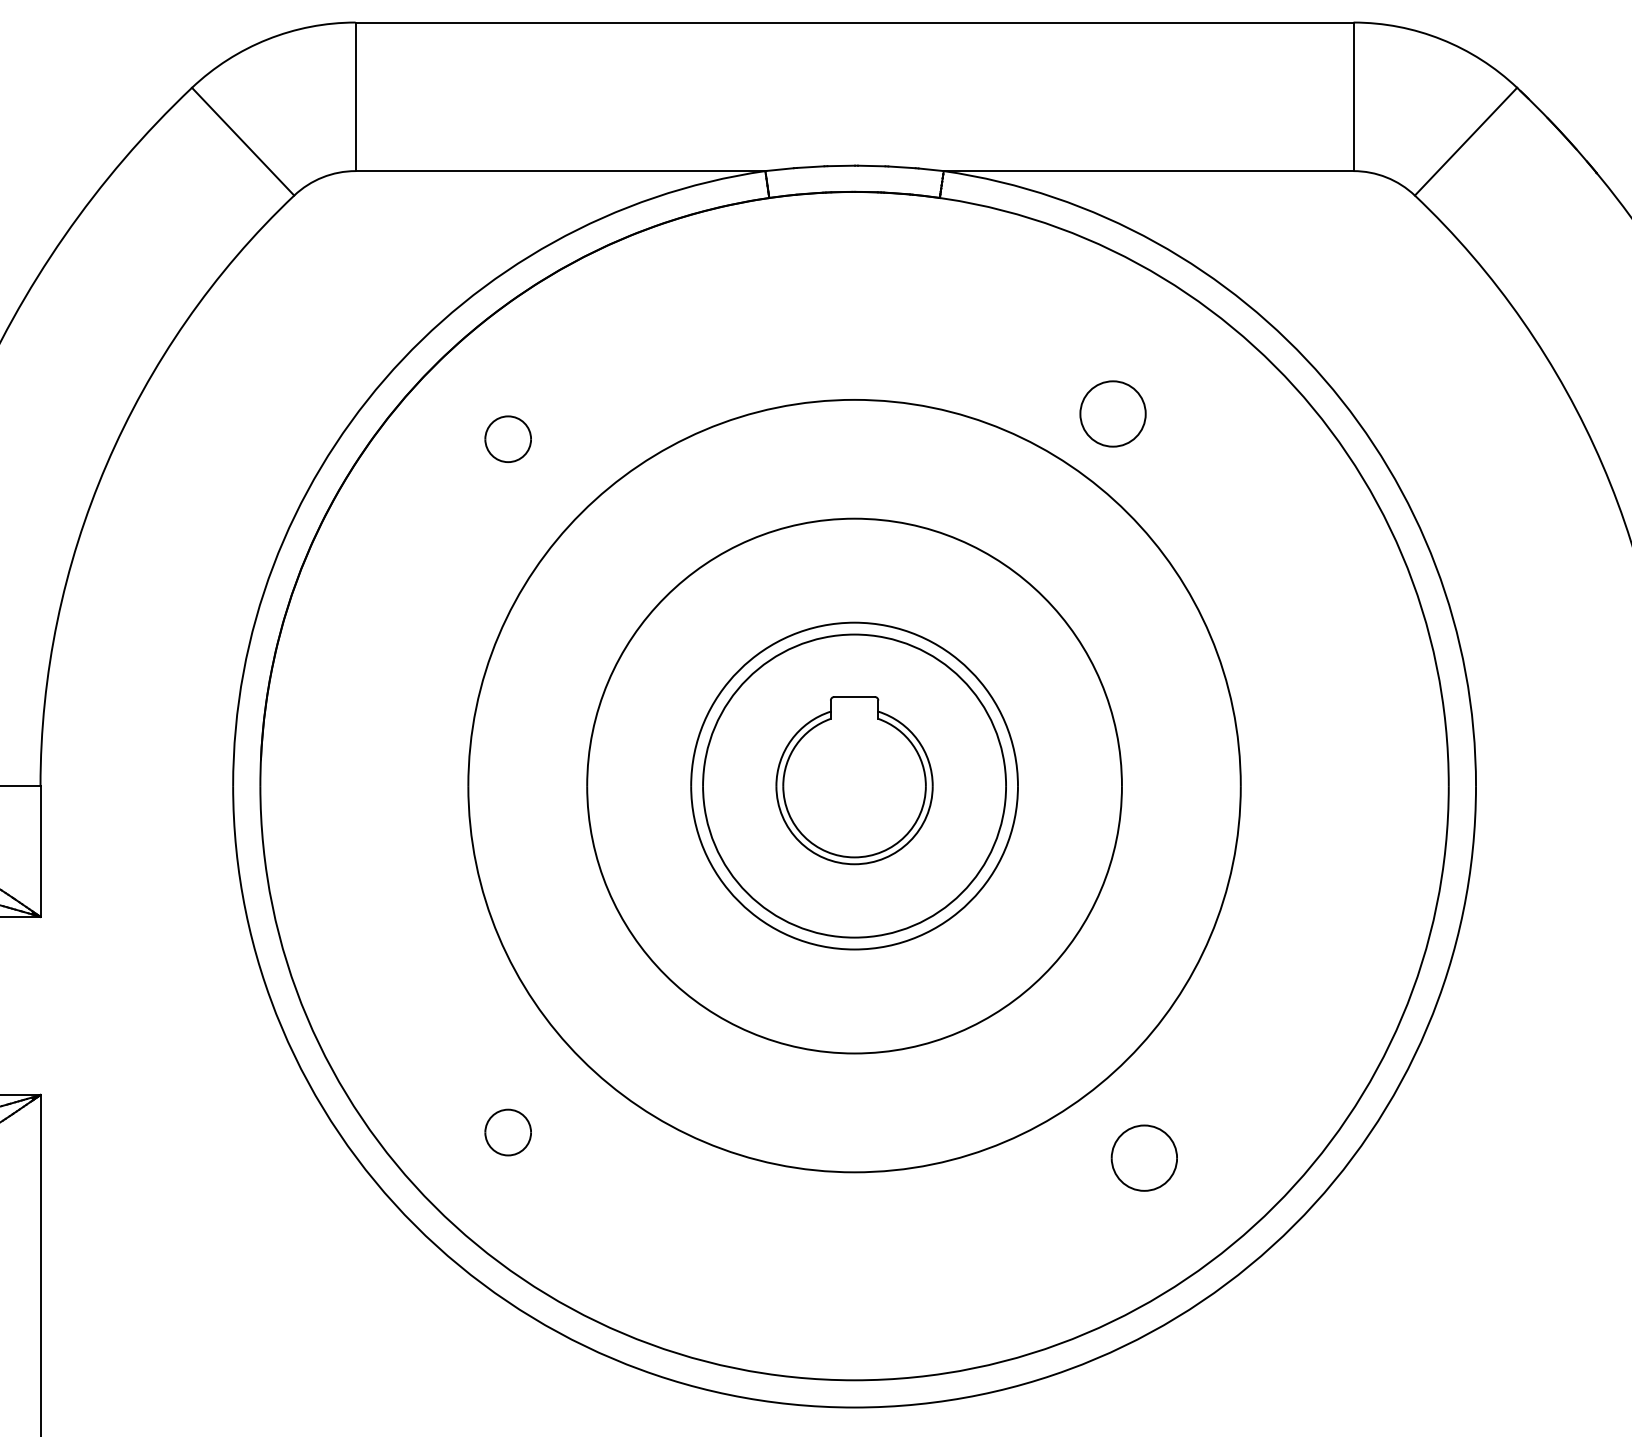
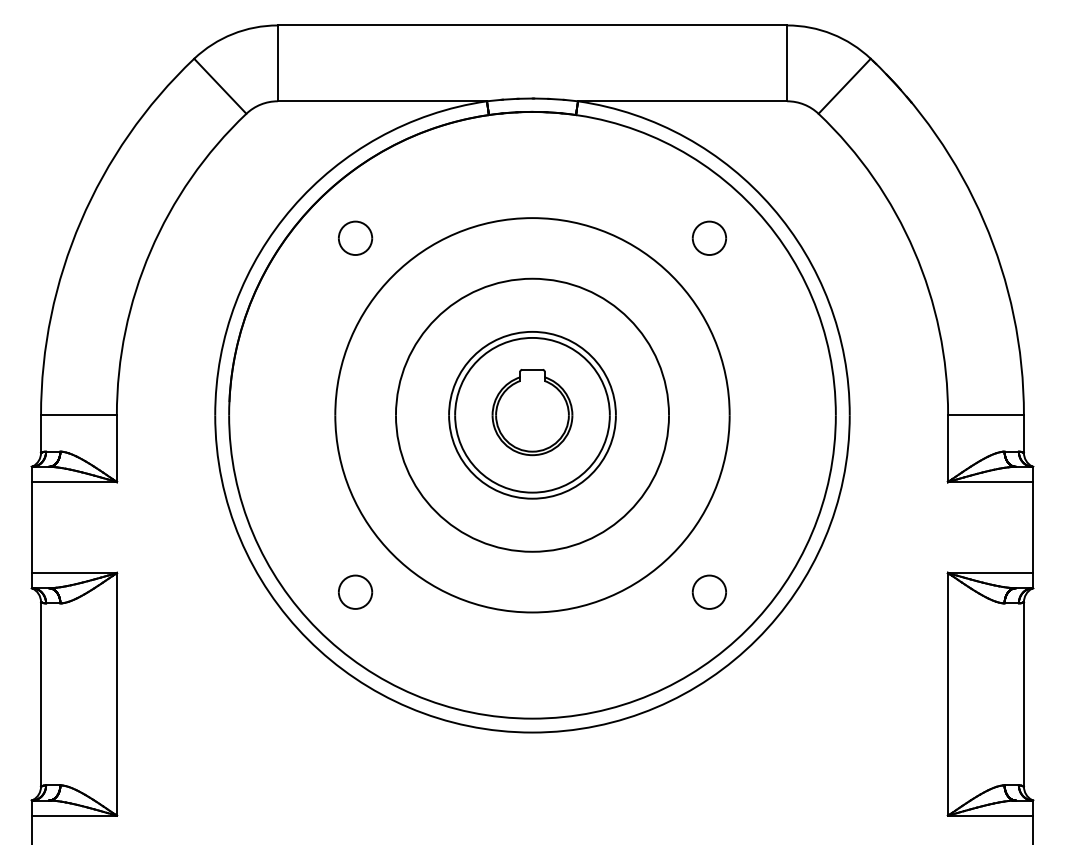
part: (1111, 412) -> (708, 237), moved
part: (507, 437) -> (355, 237), size x1.43
part: (507, 1131) -> (355, 591), size x1.43
part: (1142, 1156) -> (708, 591), moved

